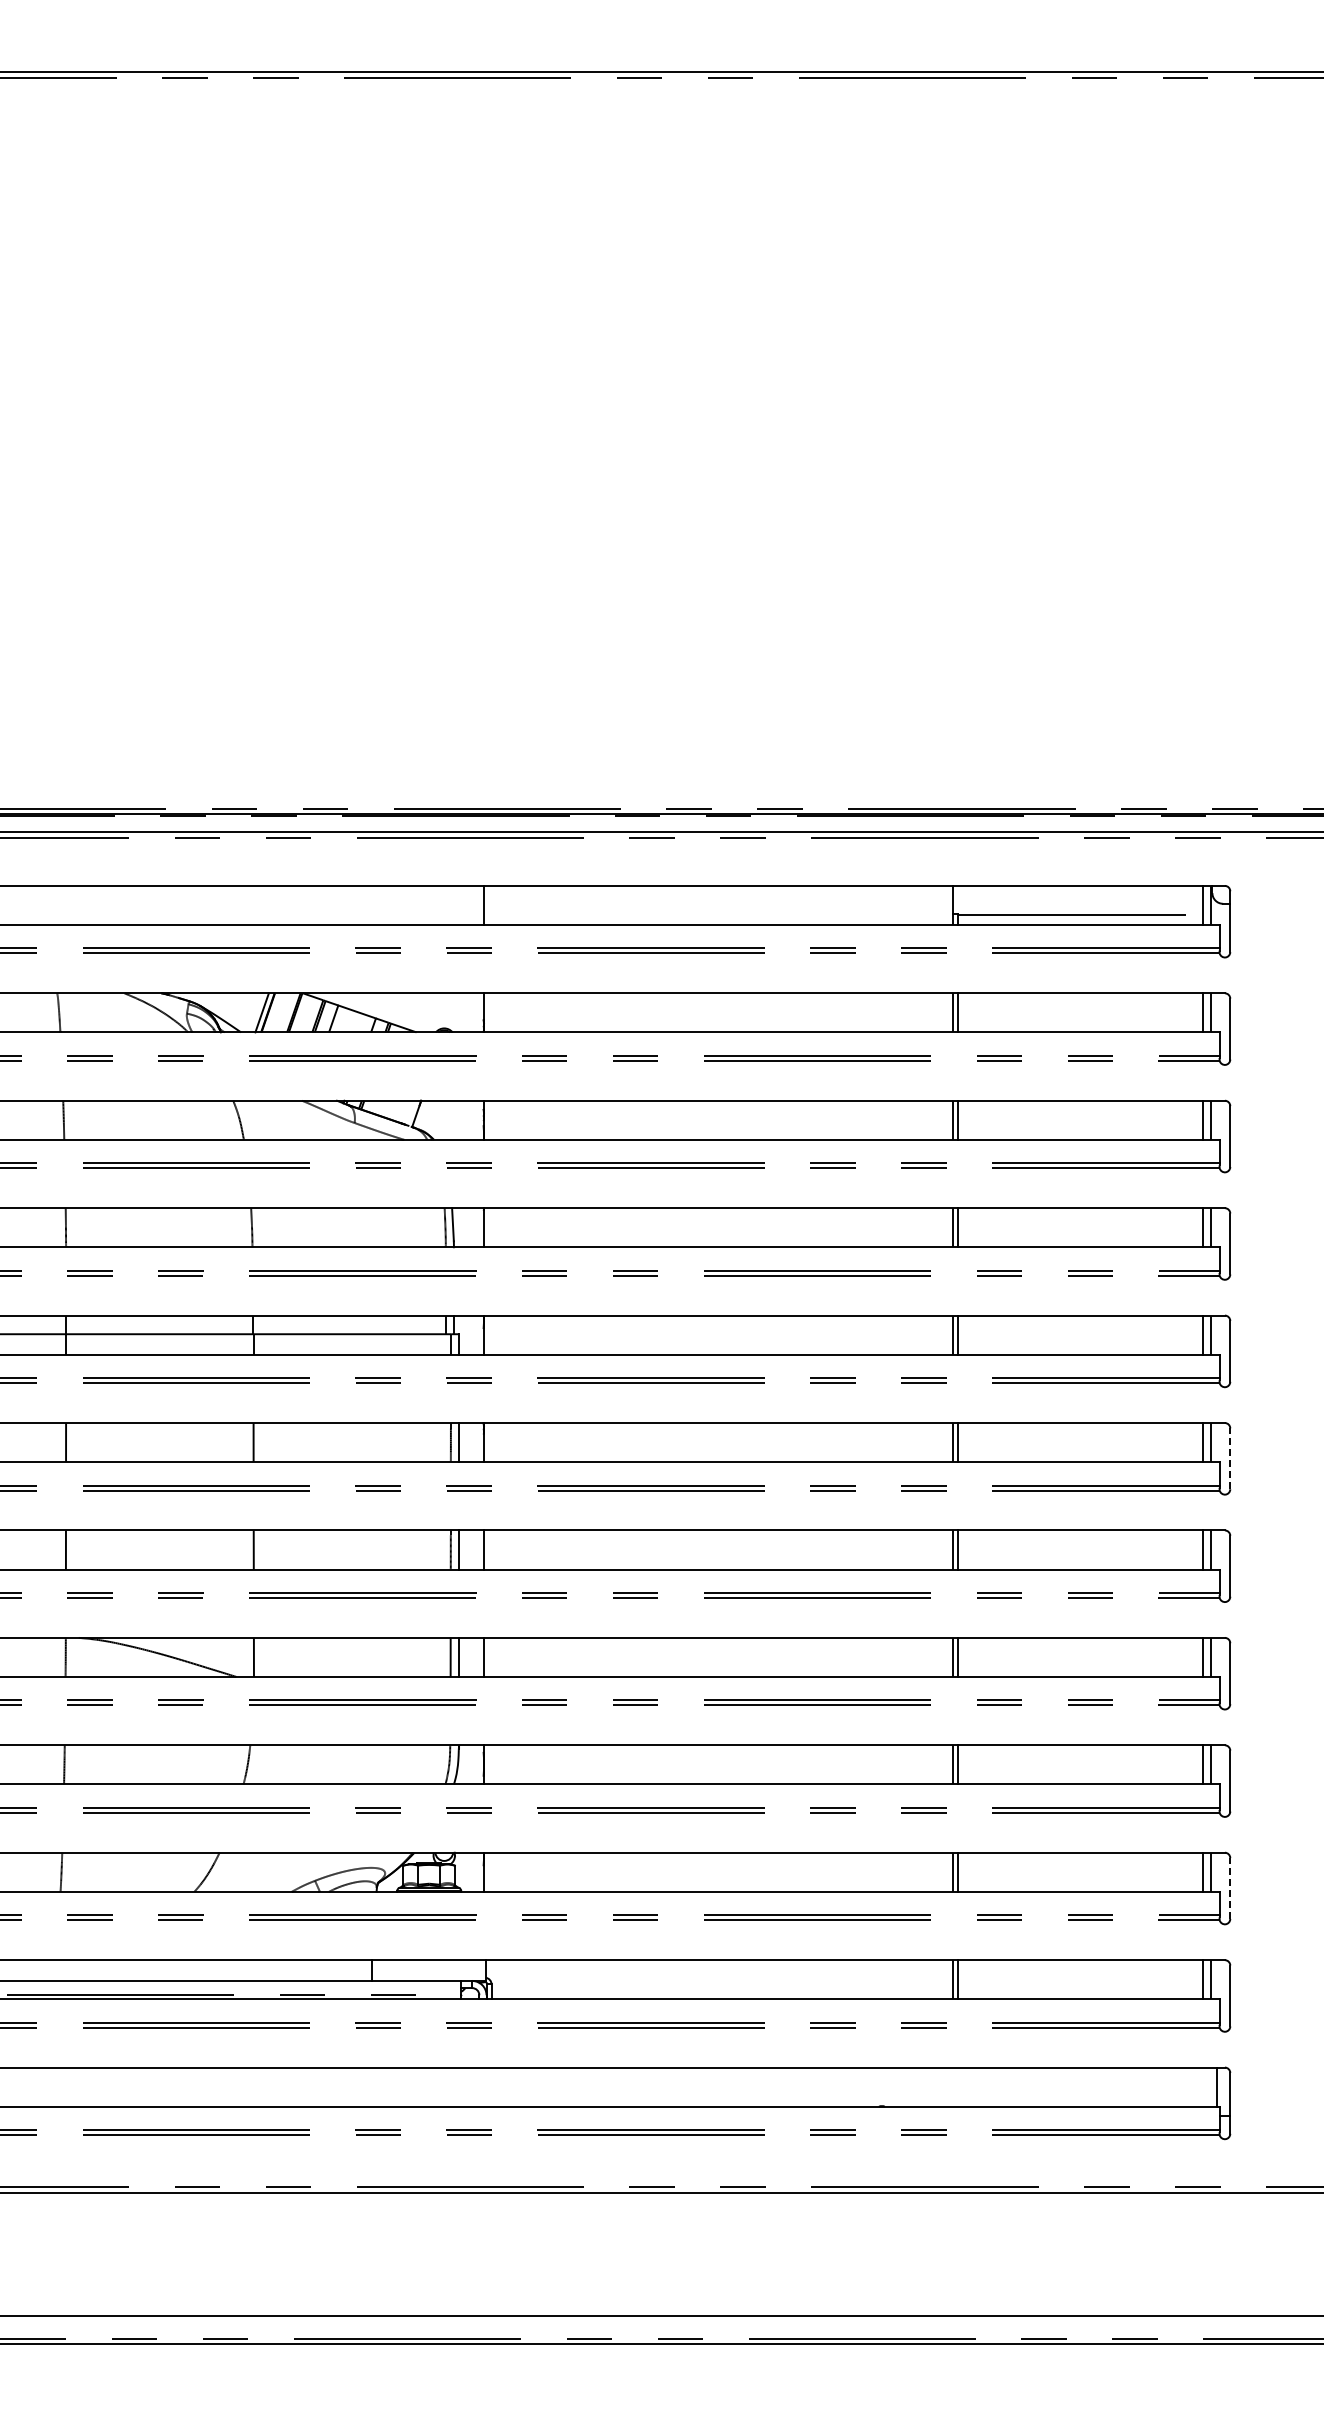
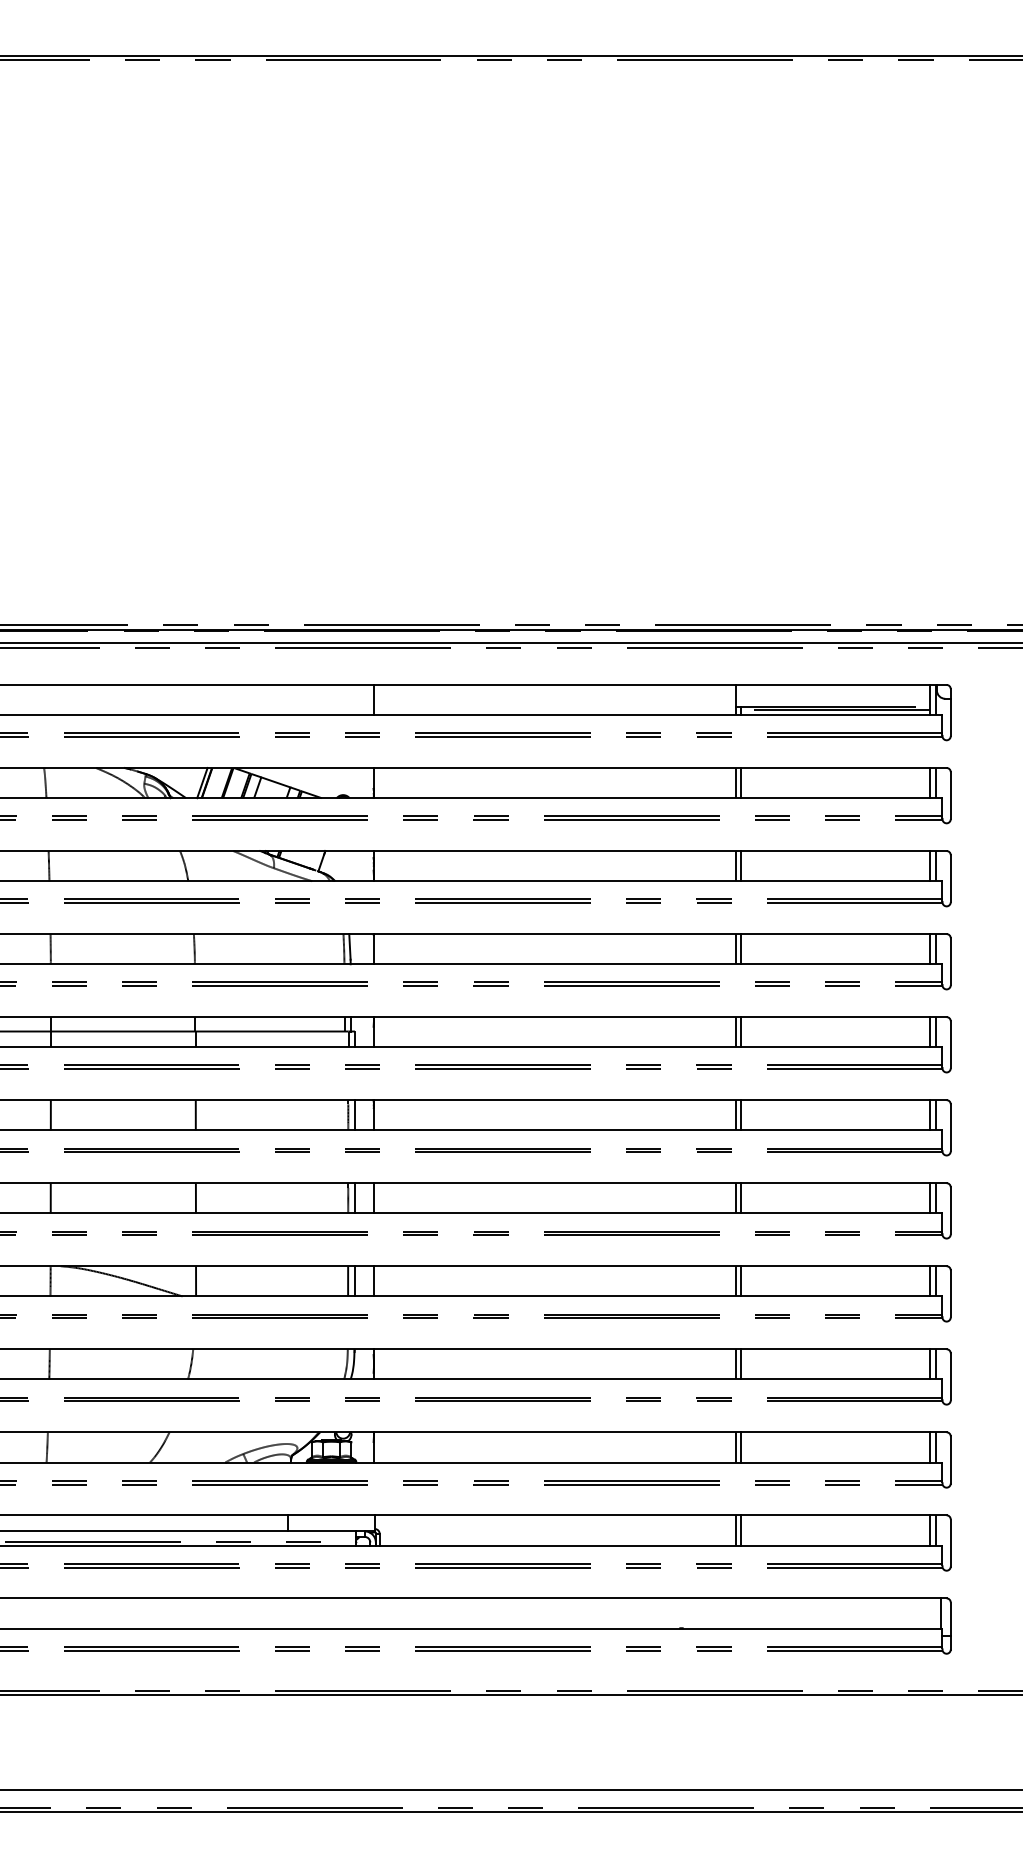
line: (1080, 918) -> (835, 710), added
line: (1230, 1458) -> (950, 1127), dashed -> solid
line: (1230, 1888) -> (950, 1459), dashed -> solid

